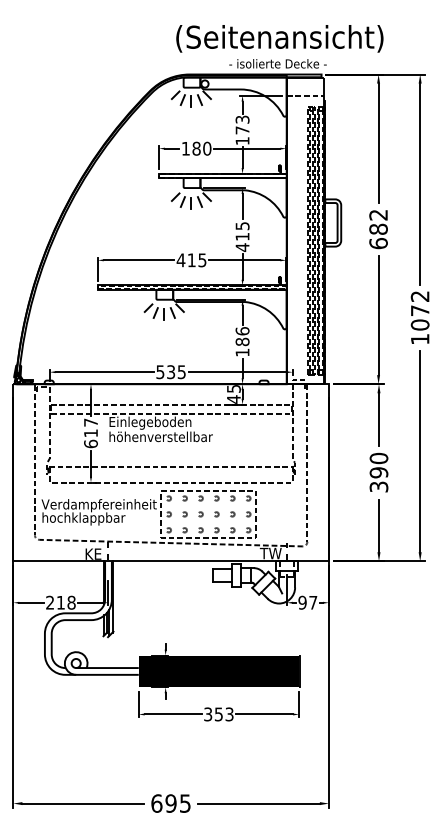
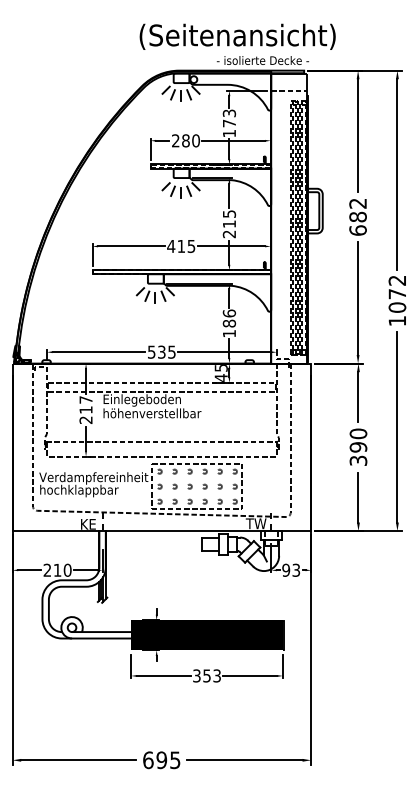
text: (279, 38) -> (237, 36), moved
text: (185, 148) -> (175, 140), 180 -> 280
text: (241, 247) -> (228, 234), 415 -> 215
text: (90, 444) -> (85, 420), 617 -> 217
text: (313, 601) -> (296, 569), 97 -> 93
text: (71, 602) -> (67, 570), 218 -> 210

